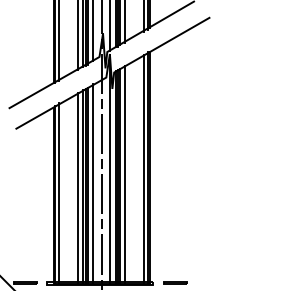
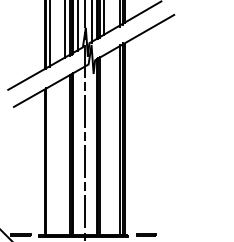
line: (109, 168) -> (91, 140), removed
line: (125, 173) -> (104, 144), removed
line: (92, 183) -> (77, 152), removed
line: (78, 188) -> (65, 156), removed
line: (59, 193) -> (49, 160), removed

